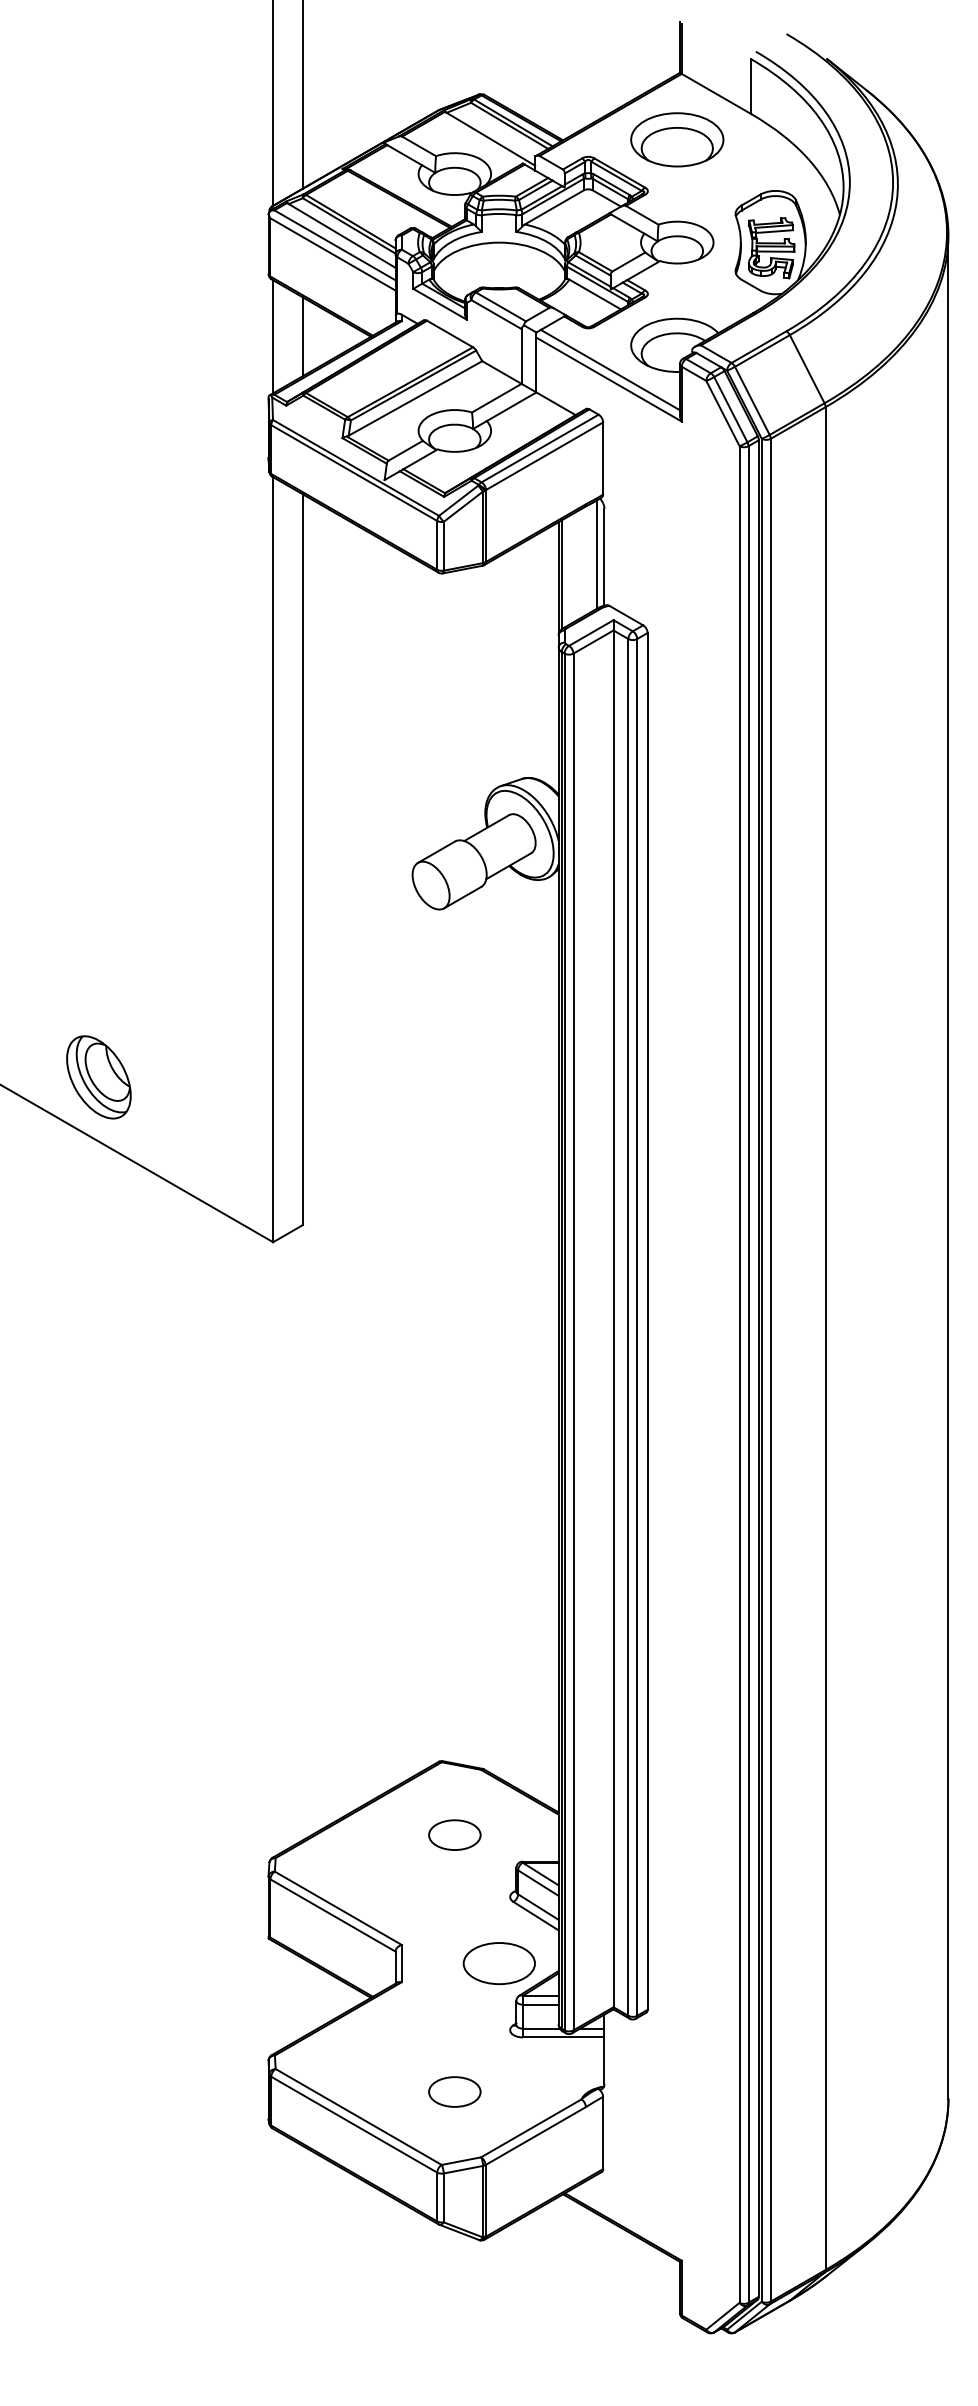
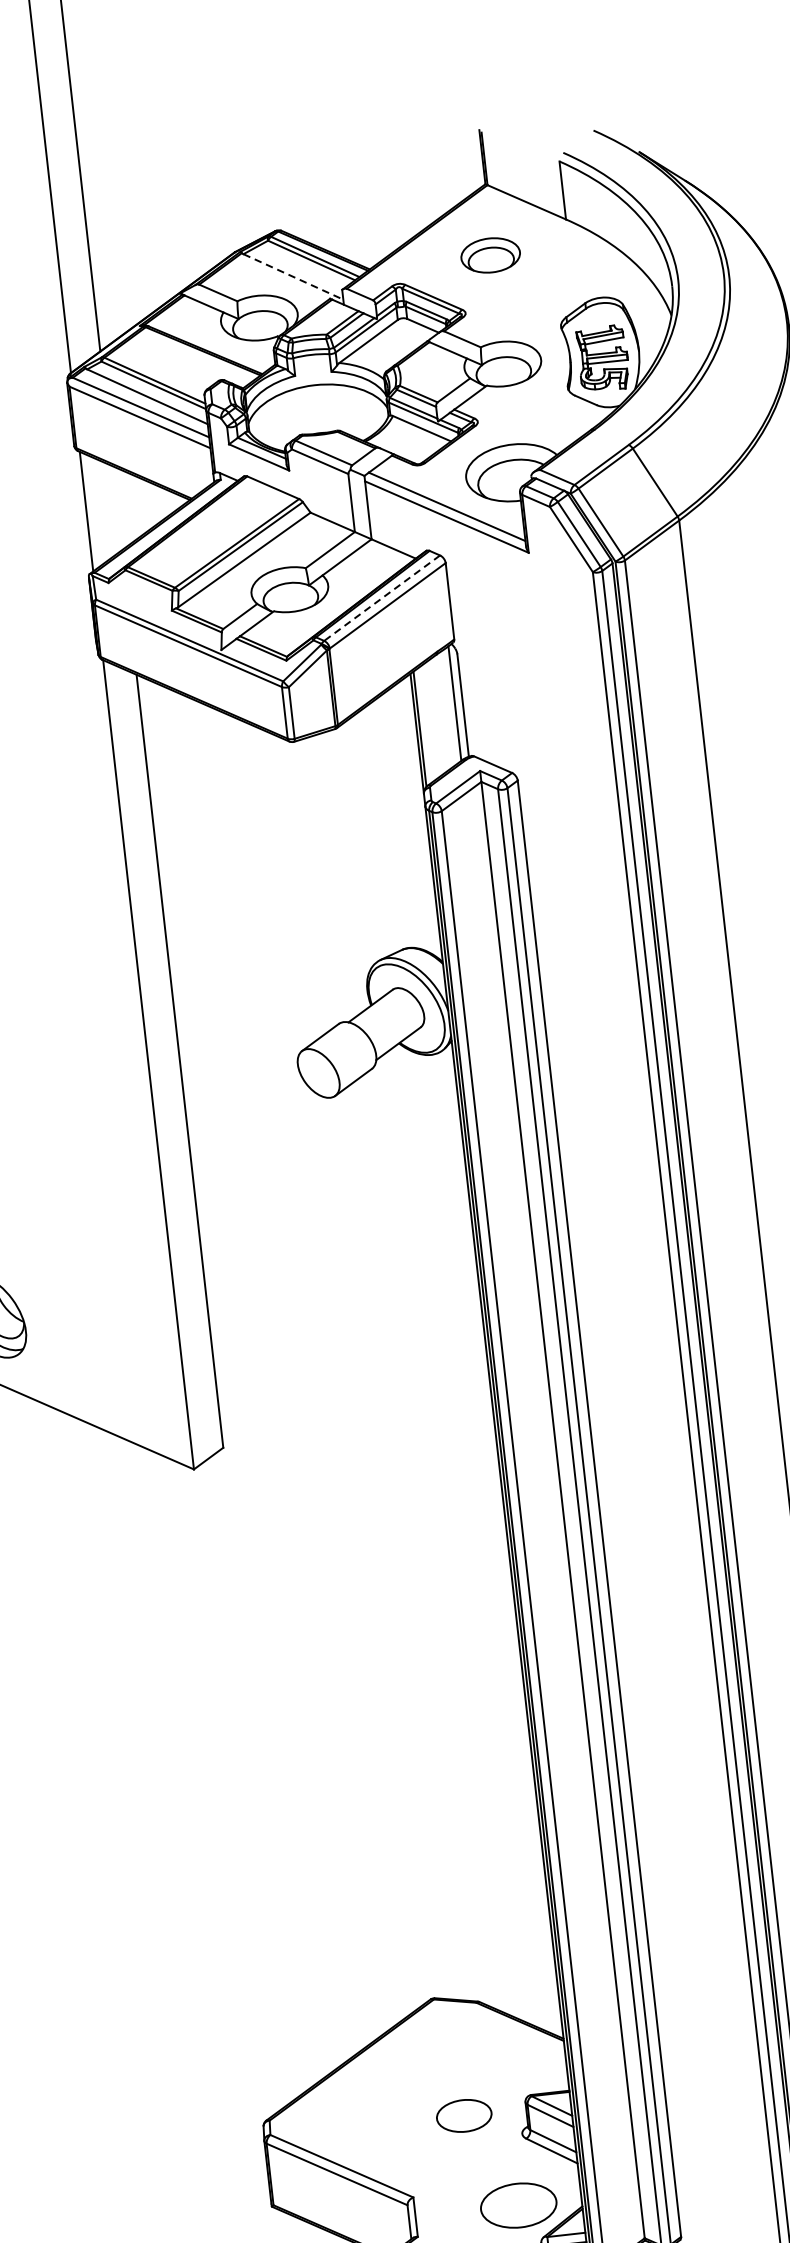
line: (490, 139) -> (292, 277), solid -> dashed
part: (677, 139) -> (490, 255), size x0.6
line: (302, 336) -> (117, 507), removed
line: (540, 448) -> (382, 598), solid -> dashed
part: (454, 1834) -> (463, 2115), moved

